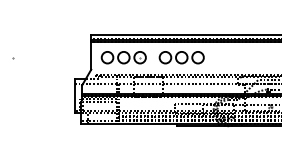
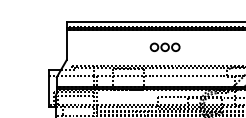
part: (123, 57) -> (101, 47), removed
part: (181, 57) -> (164, 47), size x0.6

